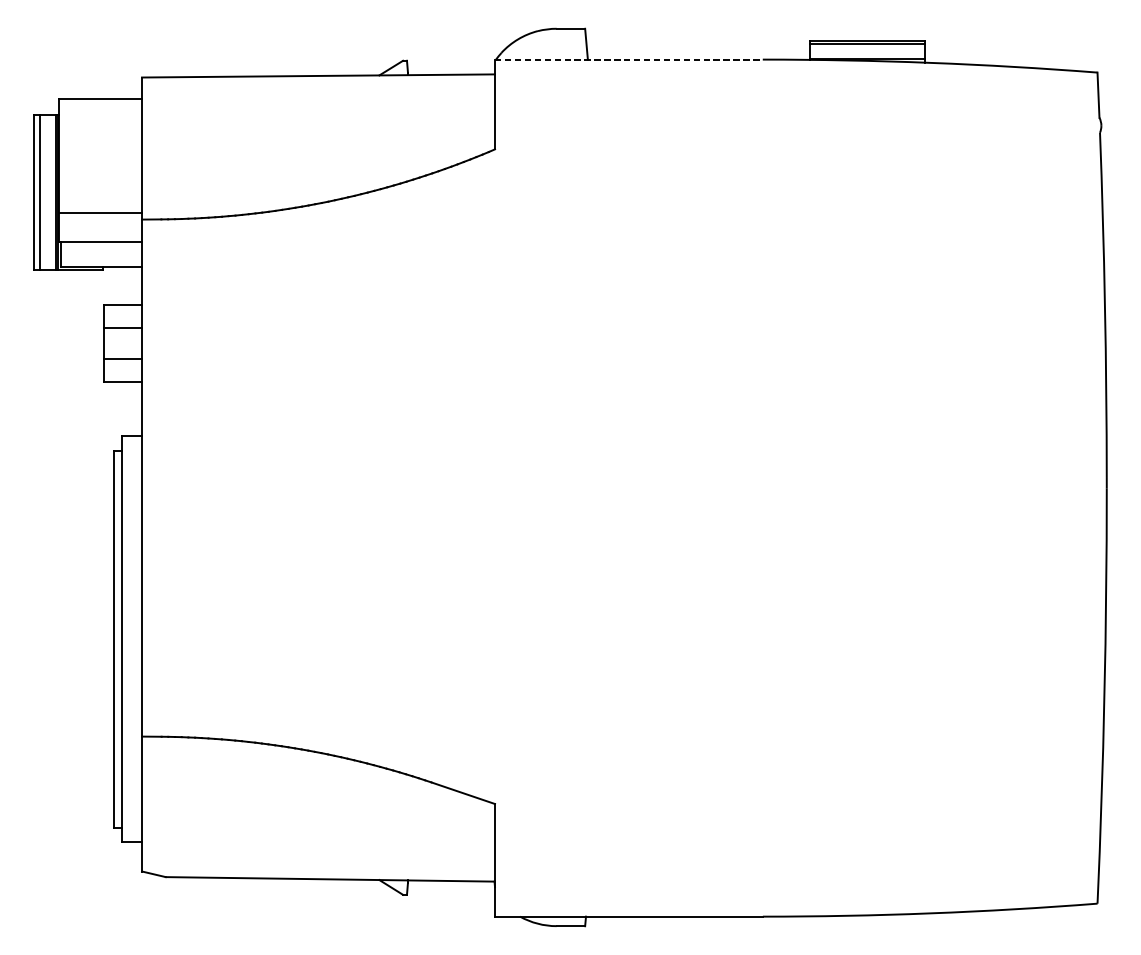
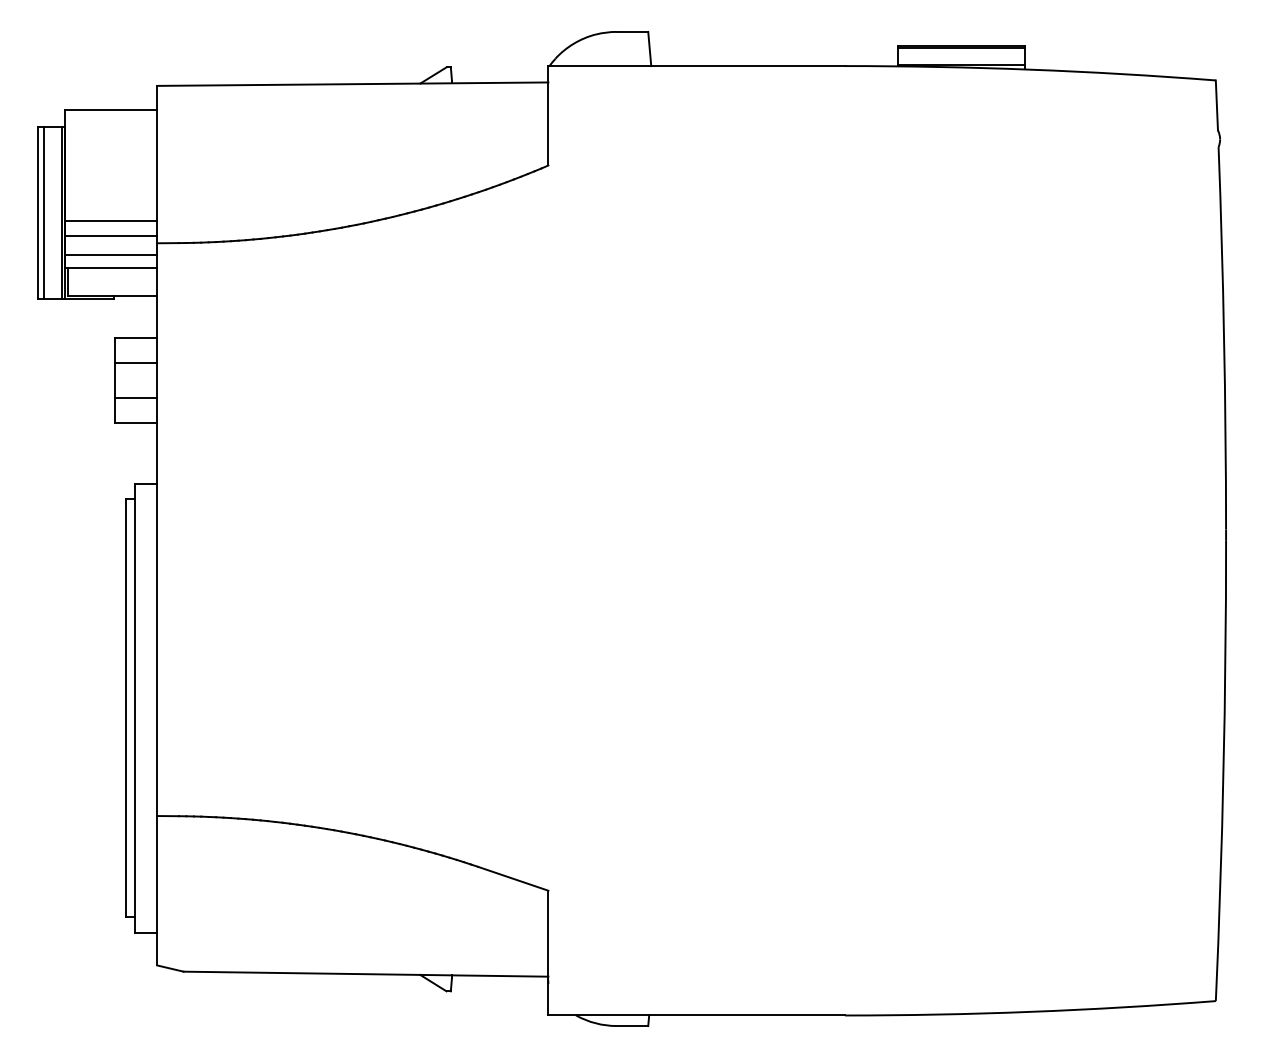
line: (629, 60) -> (697, 66), dashed -> solid
line: (100, 199) -> (111, 221), added
line: (100, 229) -> (111, 254), added

